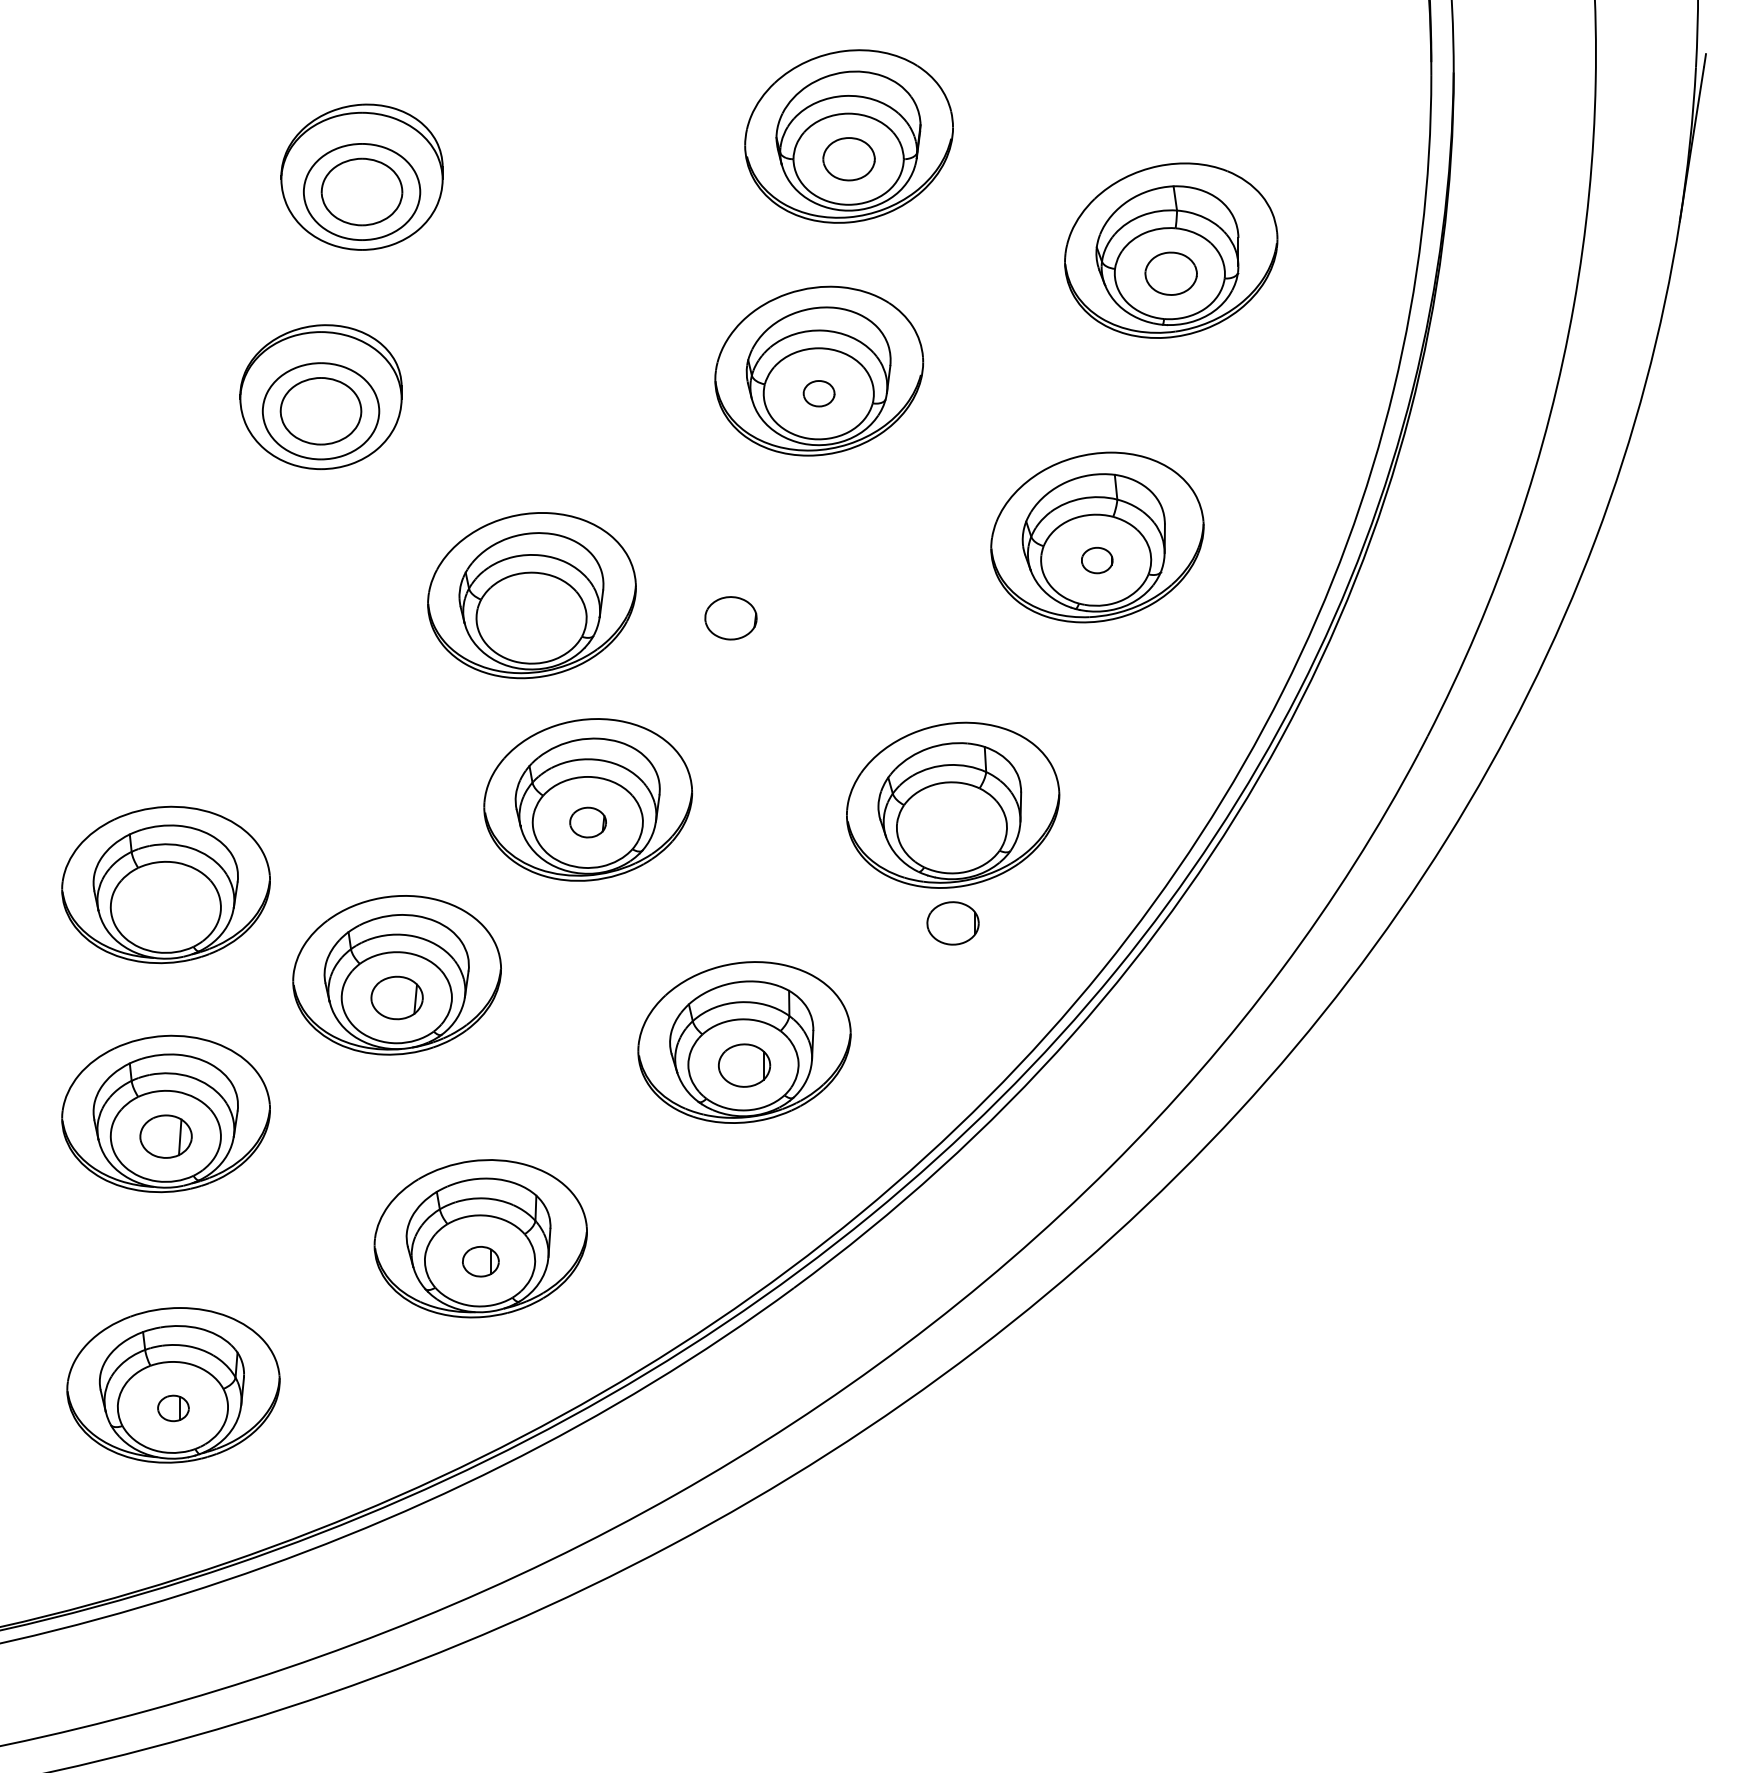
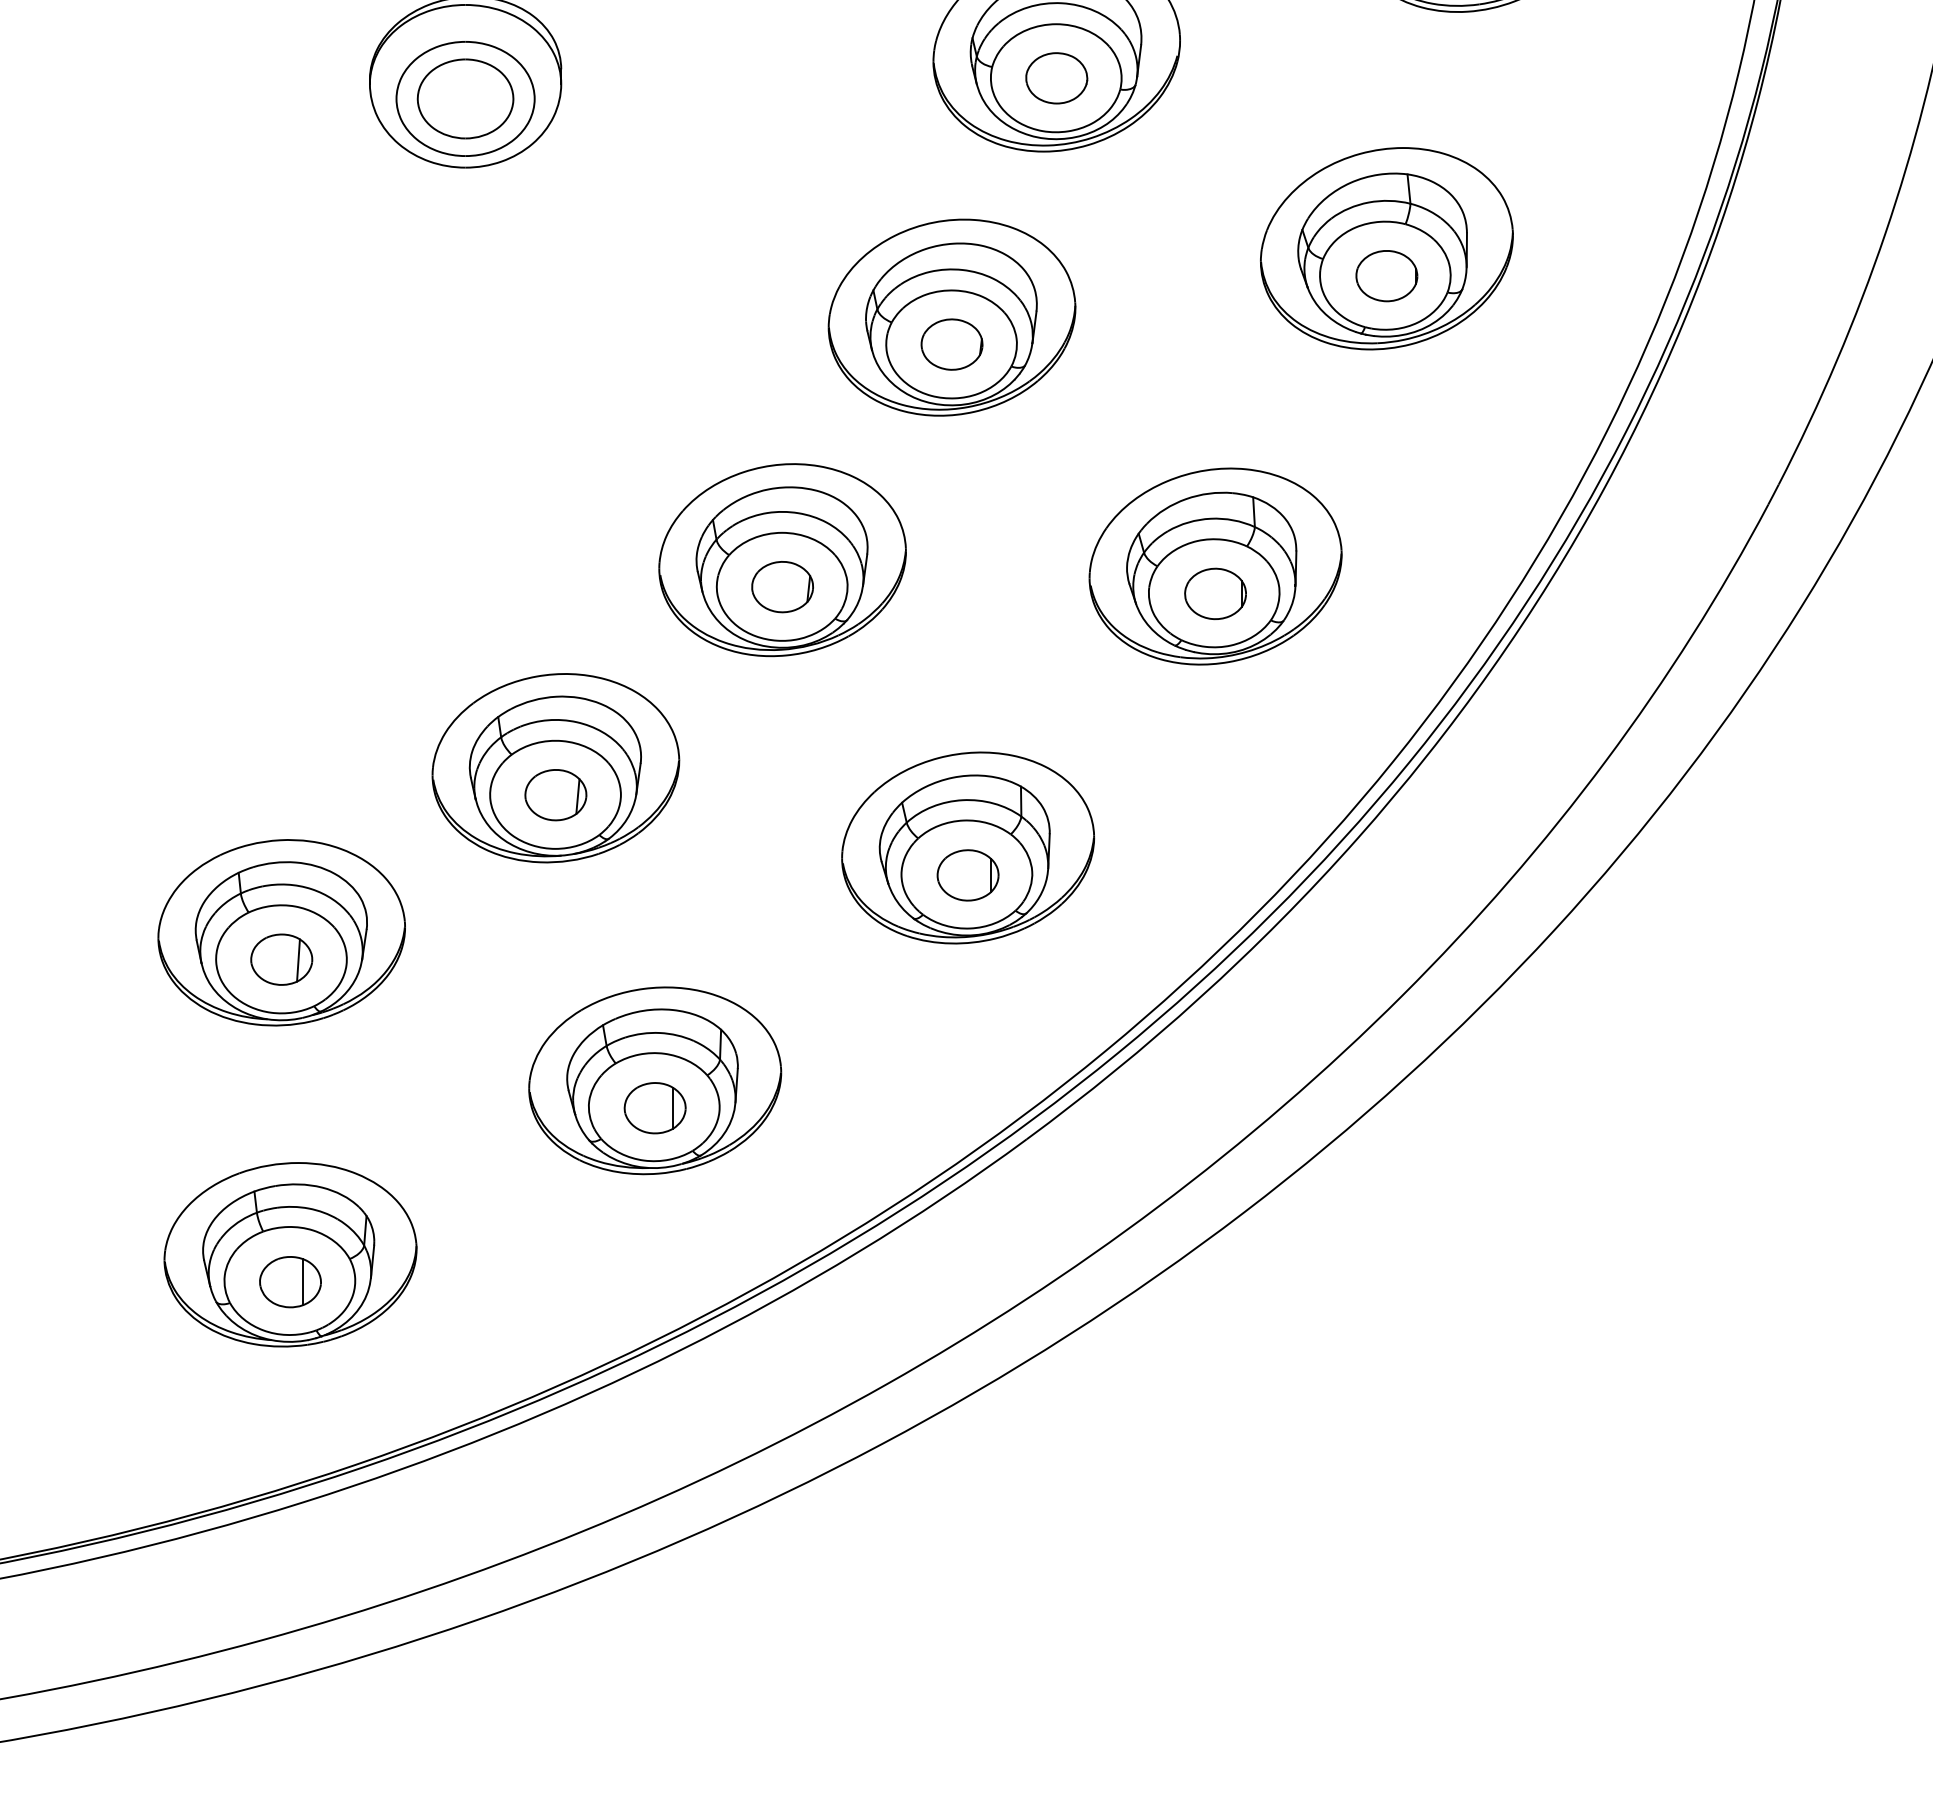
part: (818, 393) -> (1055, 77), size x1.67
part: (1096, 560) -> (1385, 276), size x1.67
part: (531, 595) -> (951, 317), moved
part: (587, 822) -> (781, 586), size x1.43
part: (165, 884) -> (281, 660), removed
part: (952, 923) -> (1214, 594), moved
part: (480, 1261) -> (654, 1107), size x1.43
part: (173, 1408) -> (290, 1282), size x1.67

